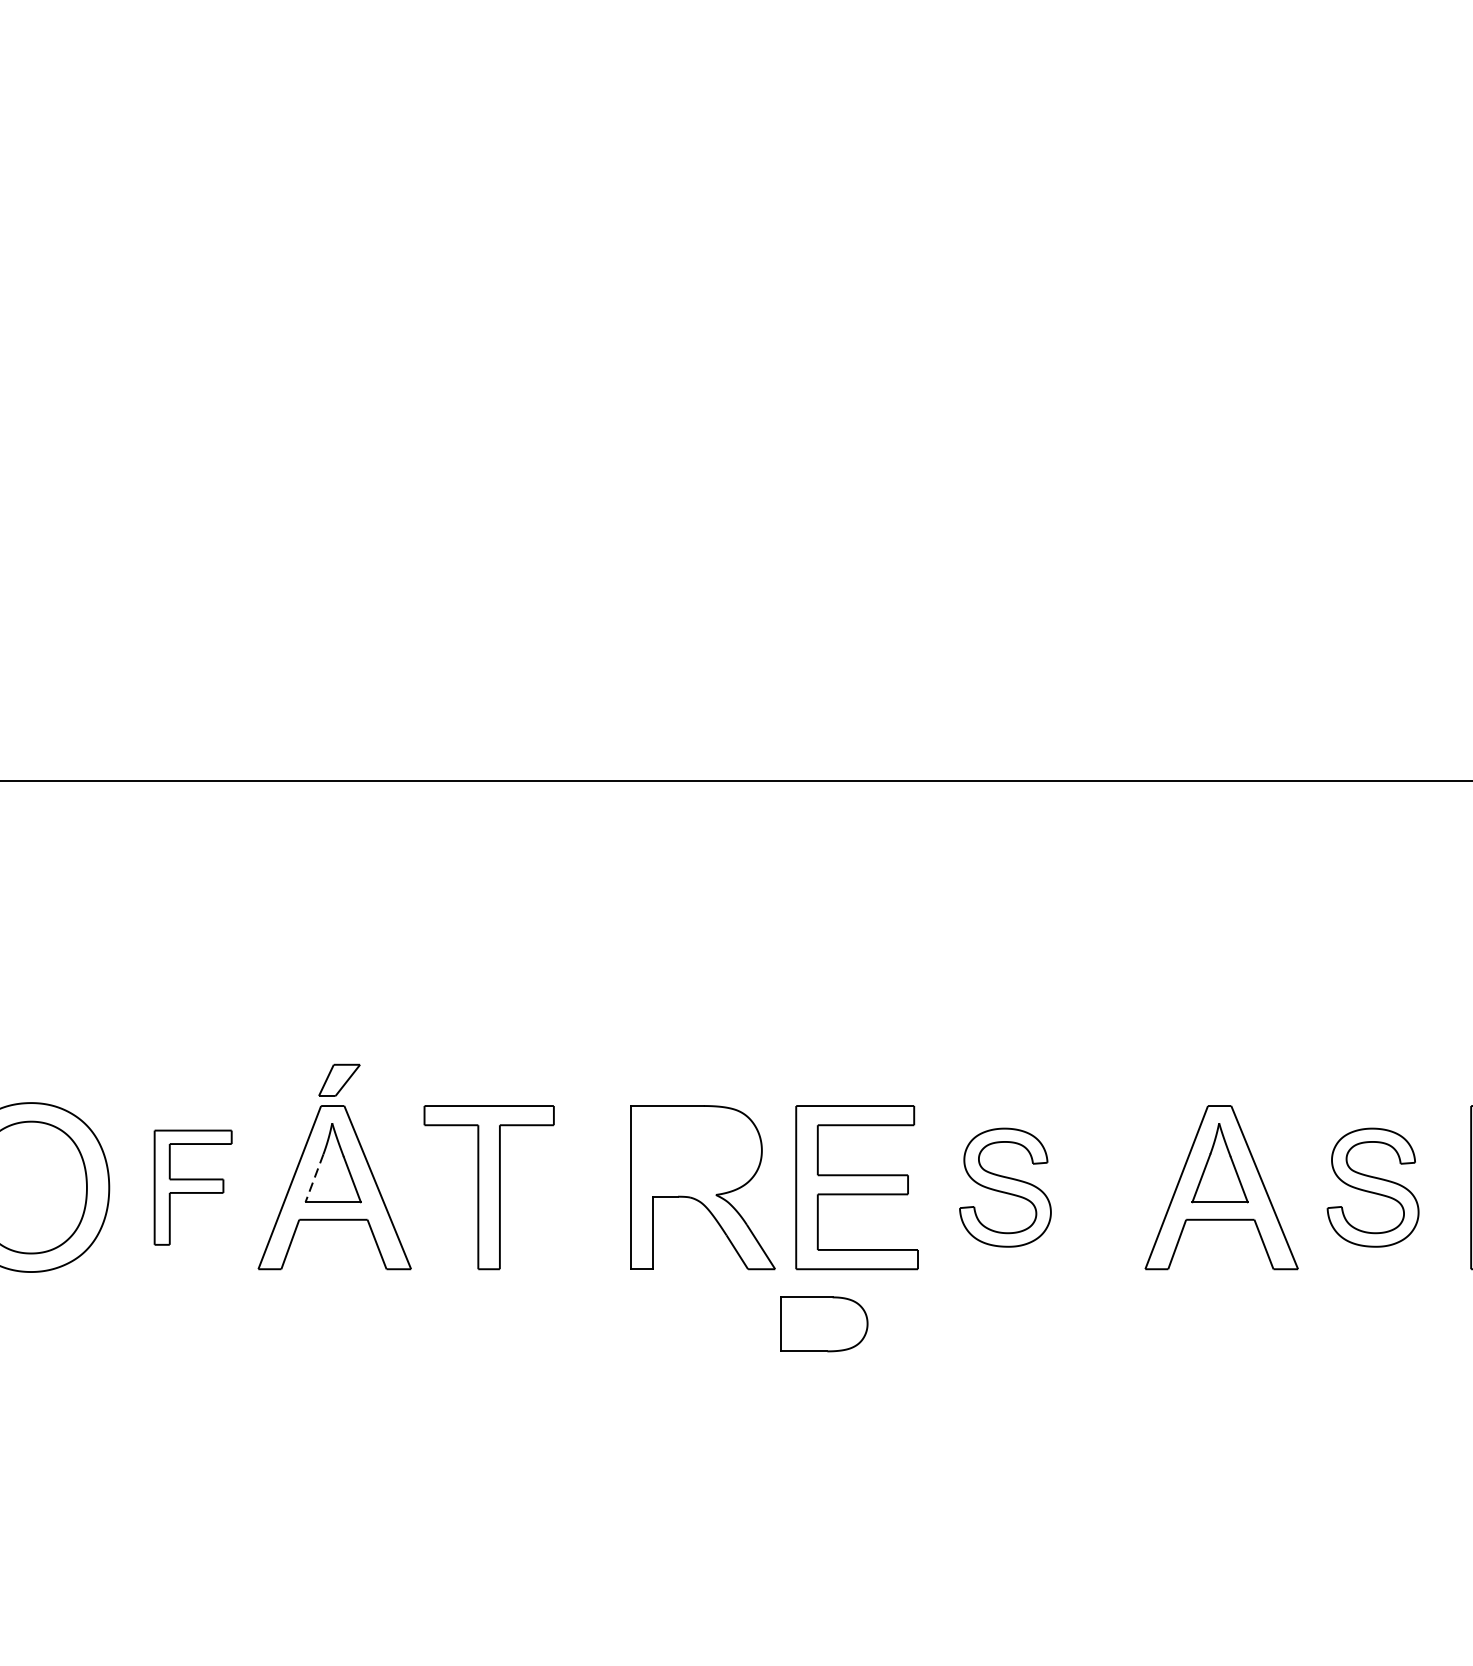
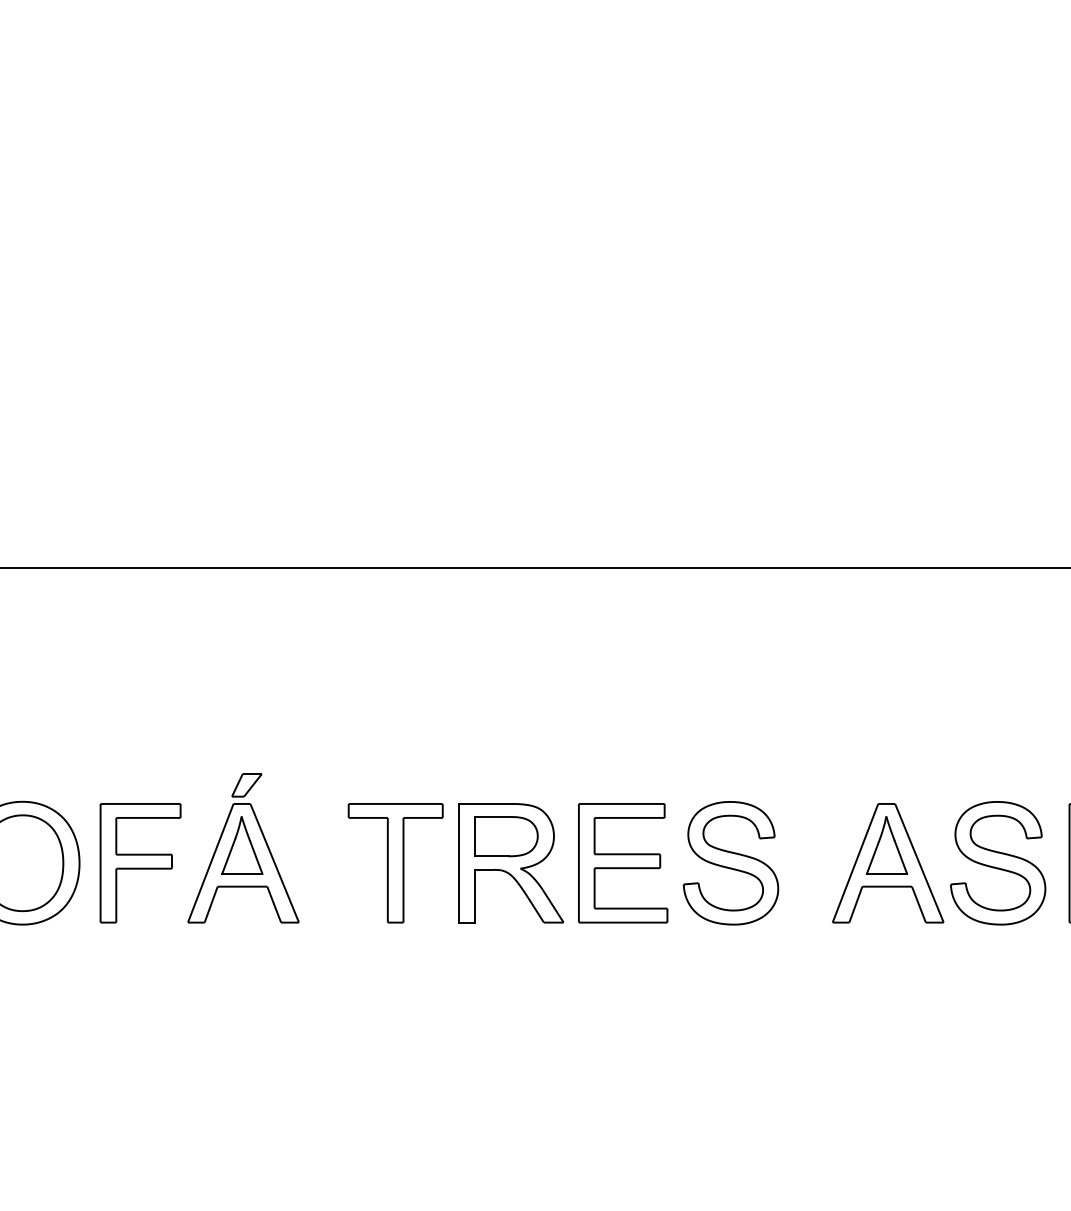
line: (314, 1178) -> (228, 856), dashed -> solid
part: (193, 1187) -> (140, 863), size x1.43
part: (488, 1187) -> (395, 863), moved
part: (1004, 1187) -> (730, 863), size x1.43
part: (1373, 1187) -> (998, 863), size x1.43
part: (824, 1324) -> (506, 836), moved

